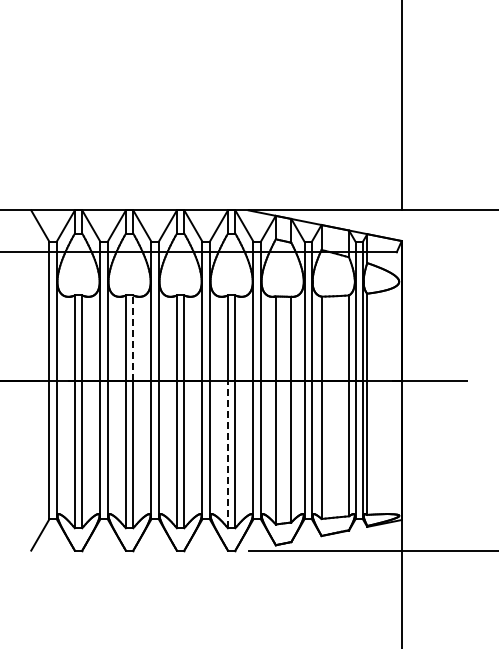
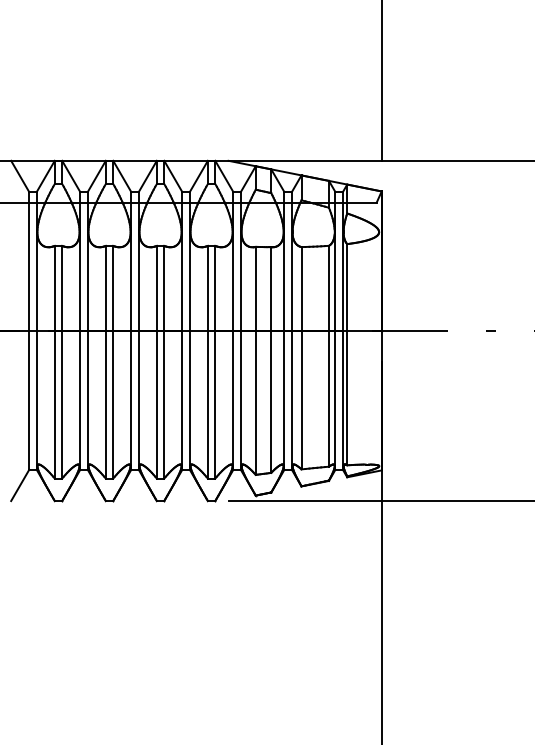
line: (133, 338) -> (113, 288), dashed -> solid
line: (227, 454) -> (207, 404), dashed -> solid

